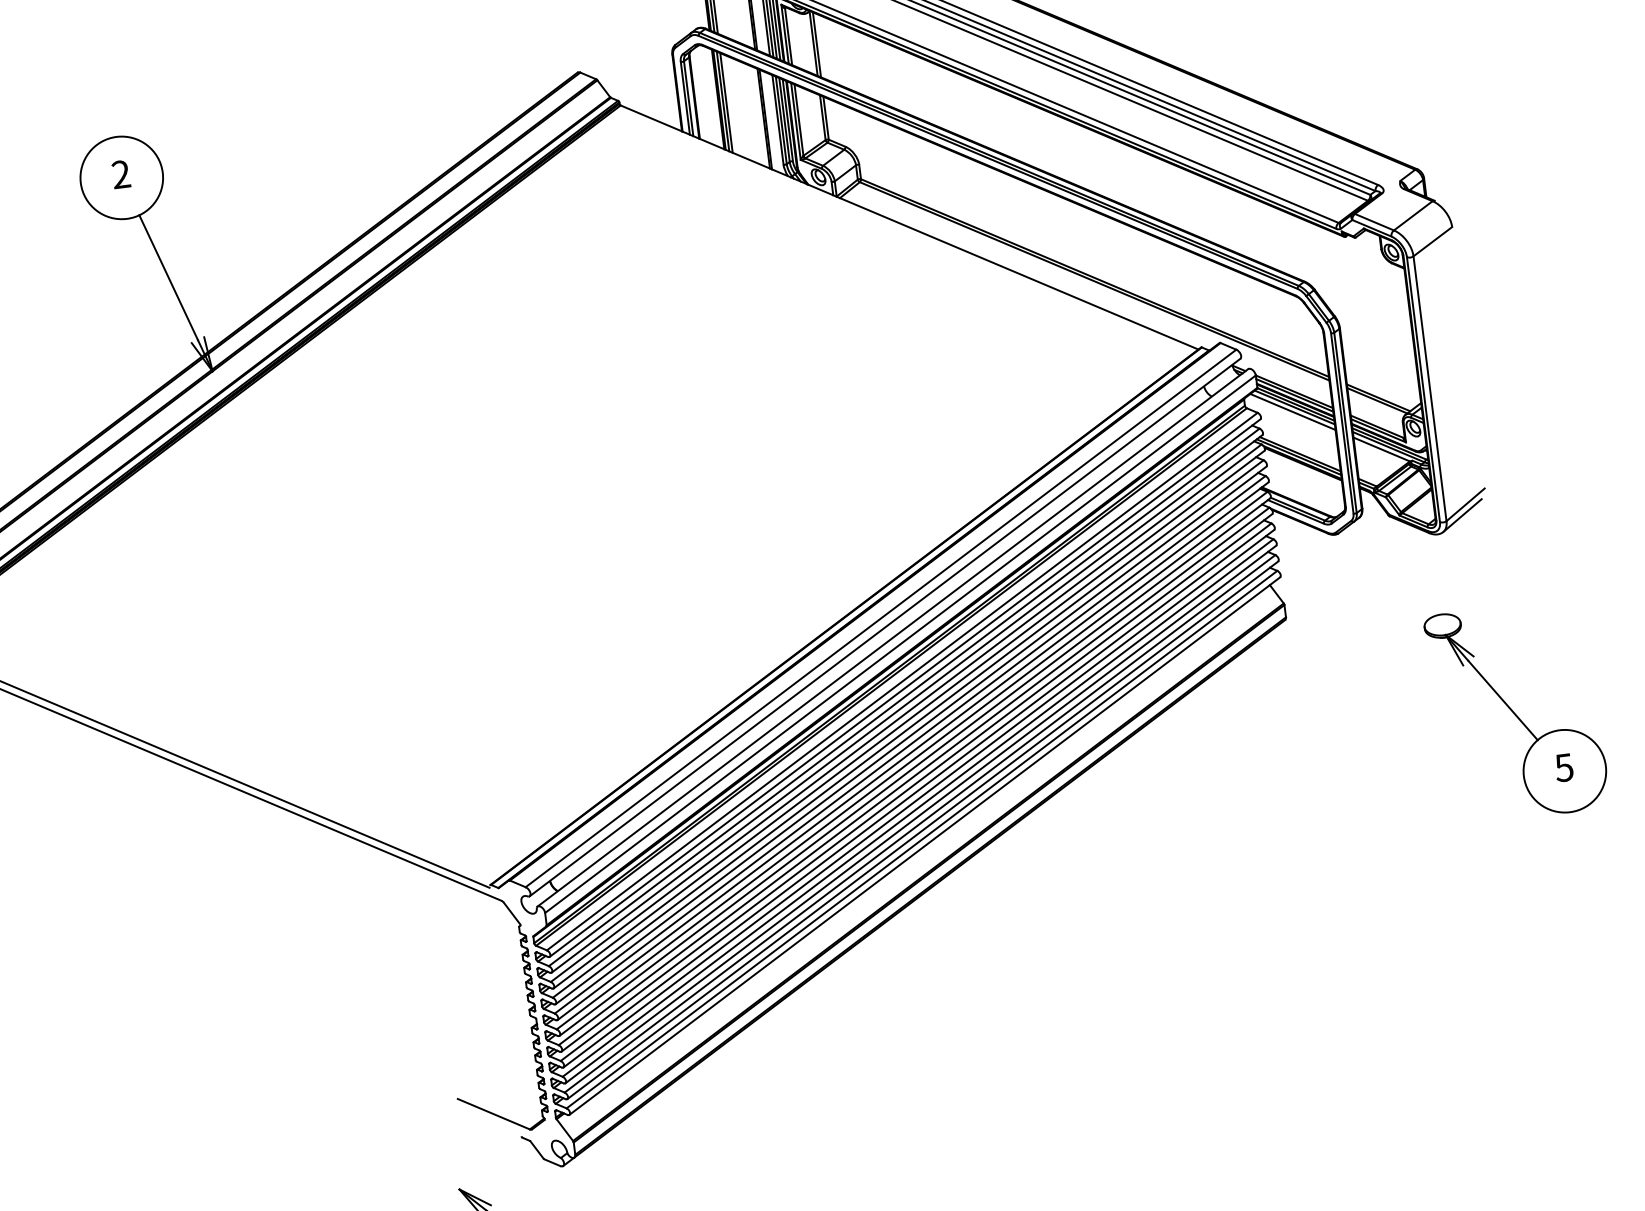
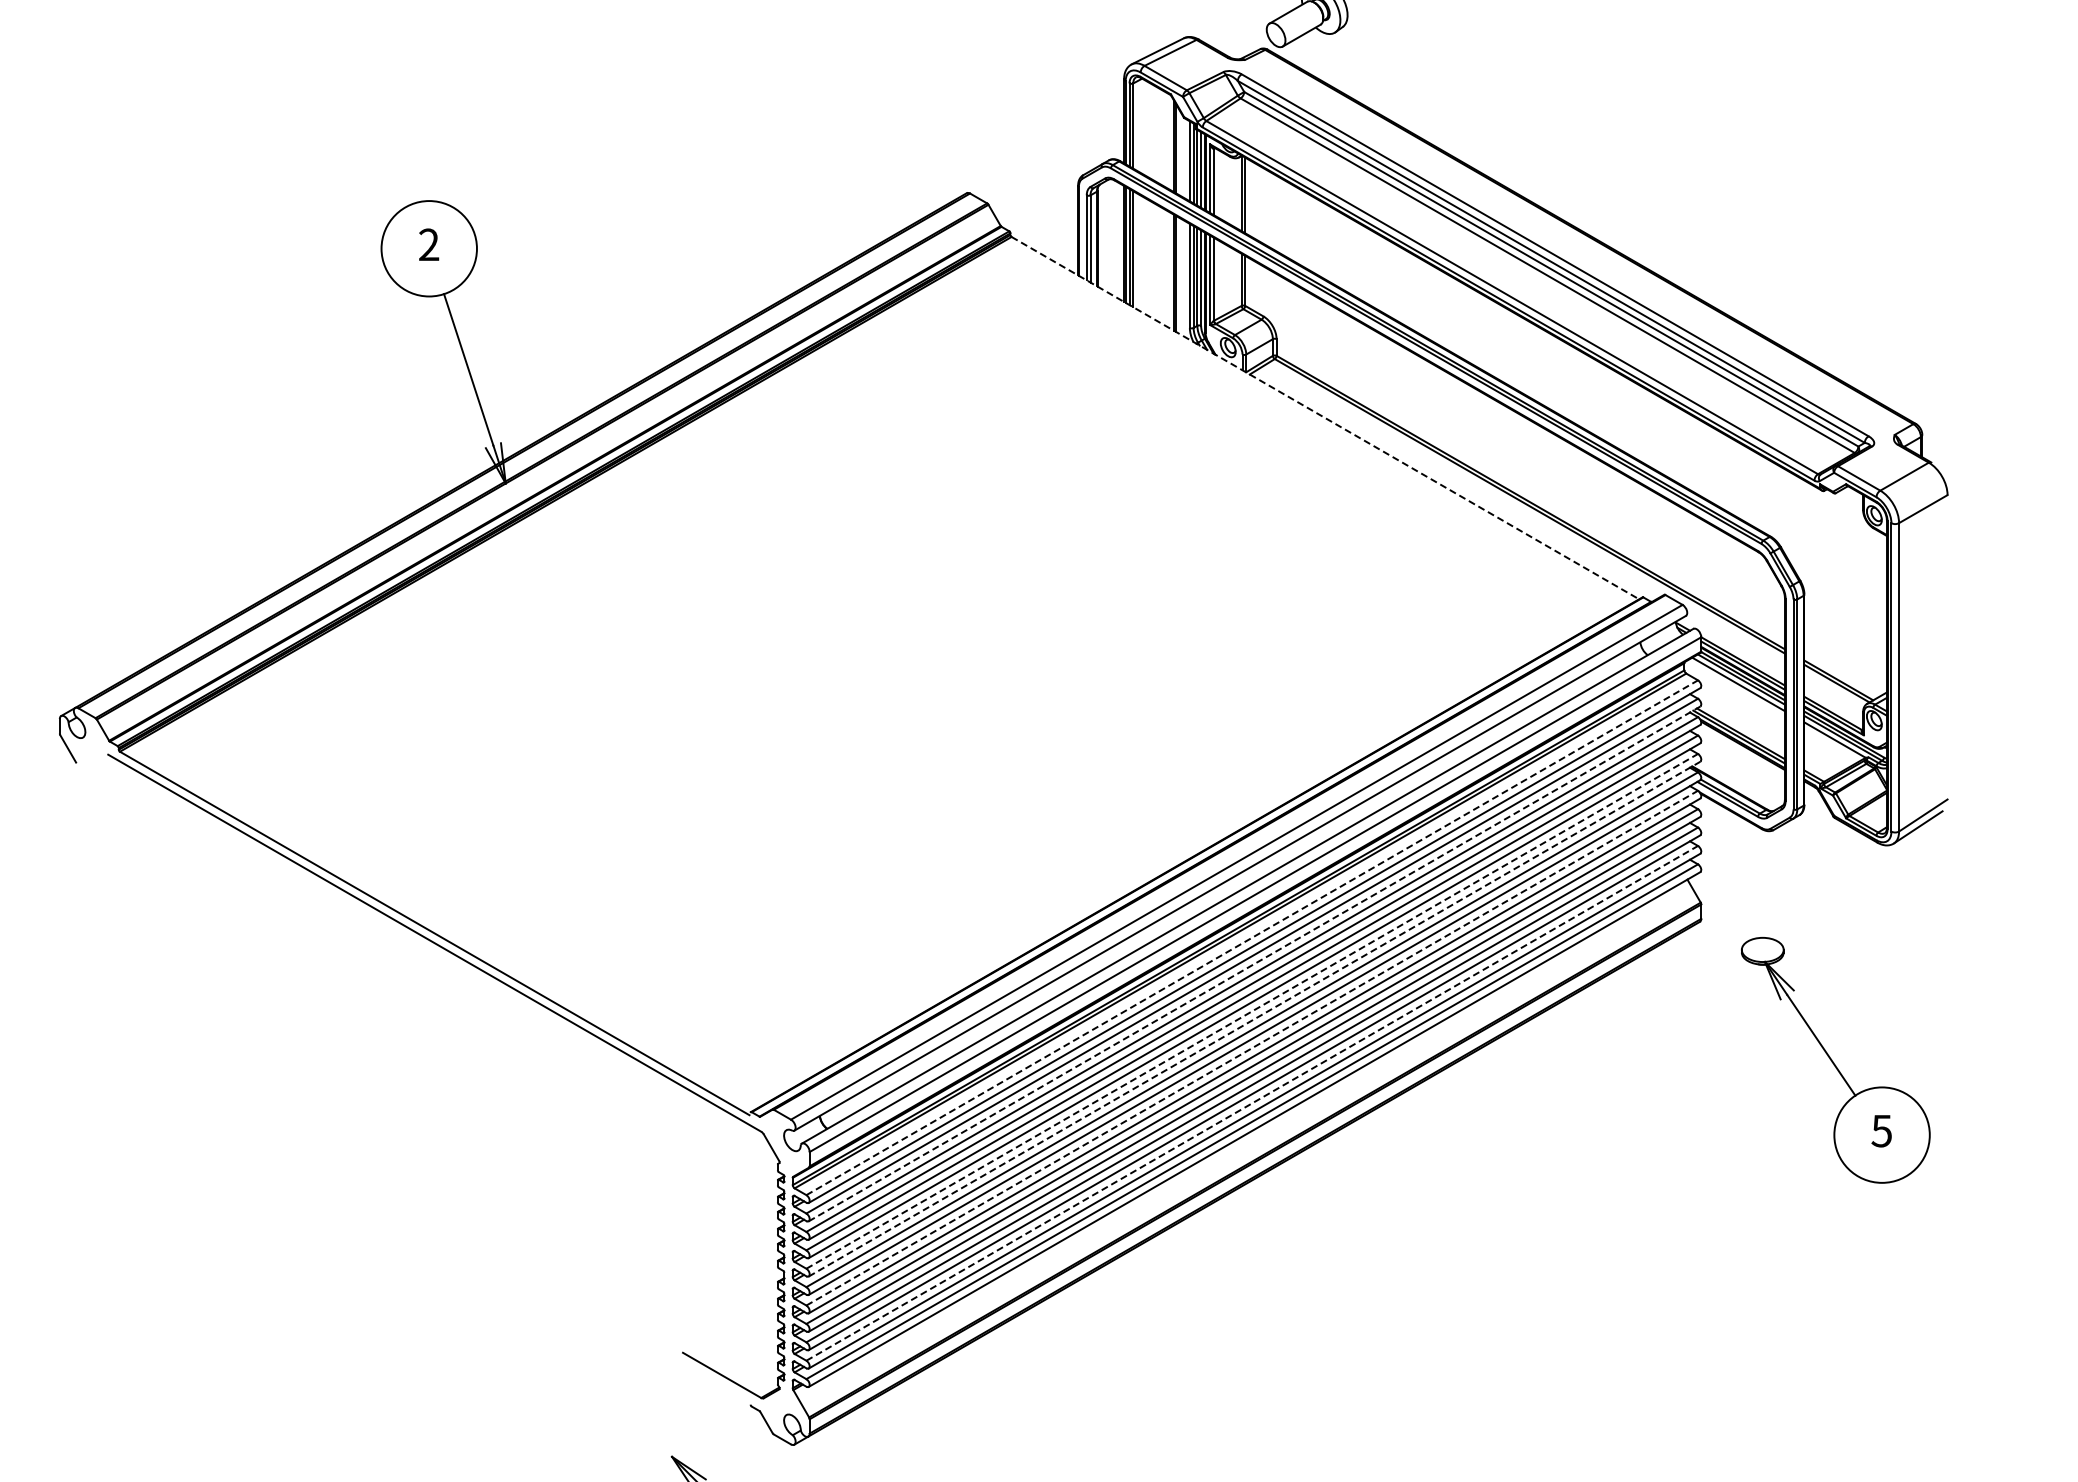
line: (909, 227) -> (1325, 418), solid -> dashed
line: (902, 681) -> (1252, 937), solid -> dashed
line: (907, 703) -> (1254, 963), solid -> dashed
part: (1516, 712) -> (1835, 1060), moved
line: (910, 744) -> (1252, 1011), solid -> dashed
line: (913, 751) -> (1254, 1019), solid -> dashed
line: (914, 776) -> (1252, 1048), solid -> dashed
line: (920, 823) -> (1252, 1103), solid -> dashed

